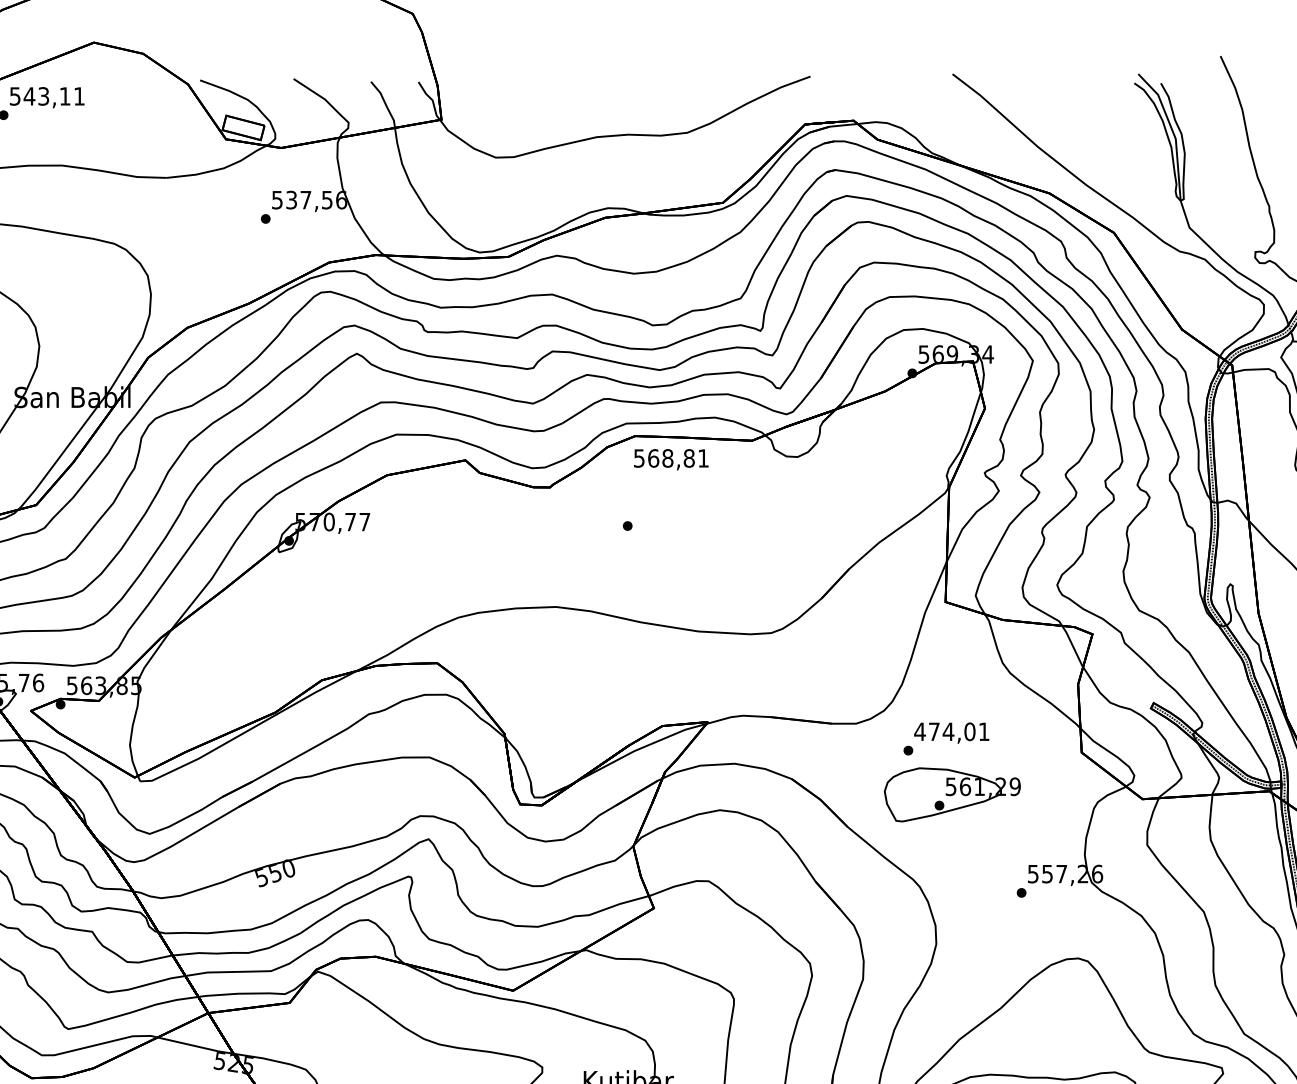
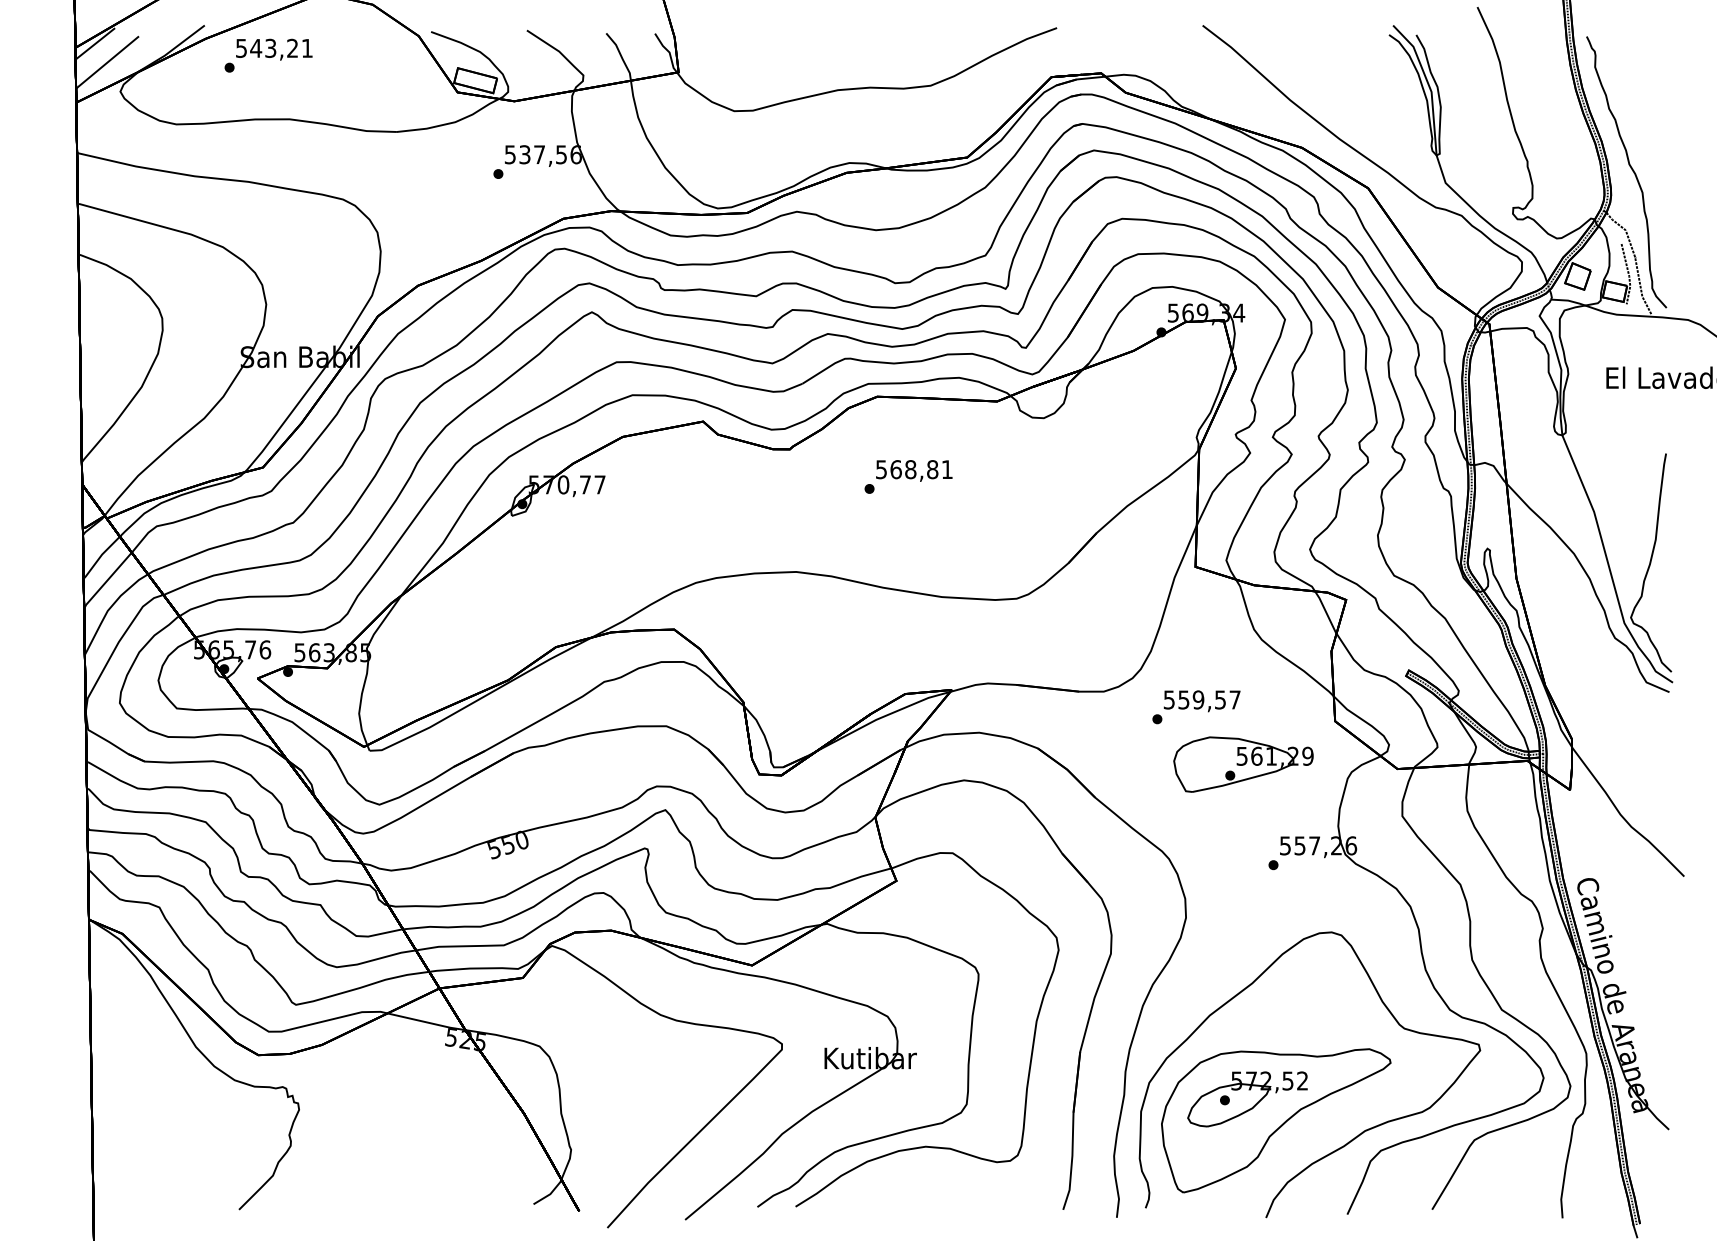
text: (64, 95) -> (292, 47), 543,11 -> 543,21
text: (671, 459) -> (914, 470), moved
text: (951, 731) -> (1201, 699), 474,01 -> 559,57
part: (952, 794) -> (1243, 764), moved

